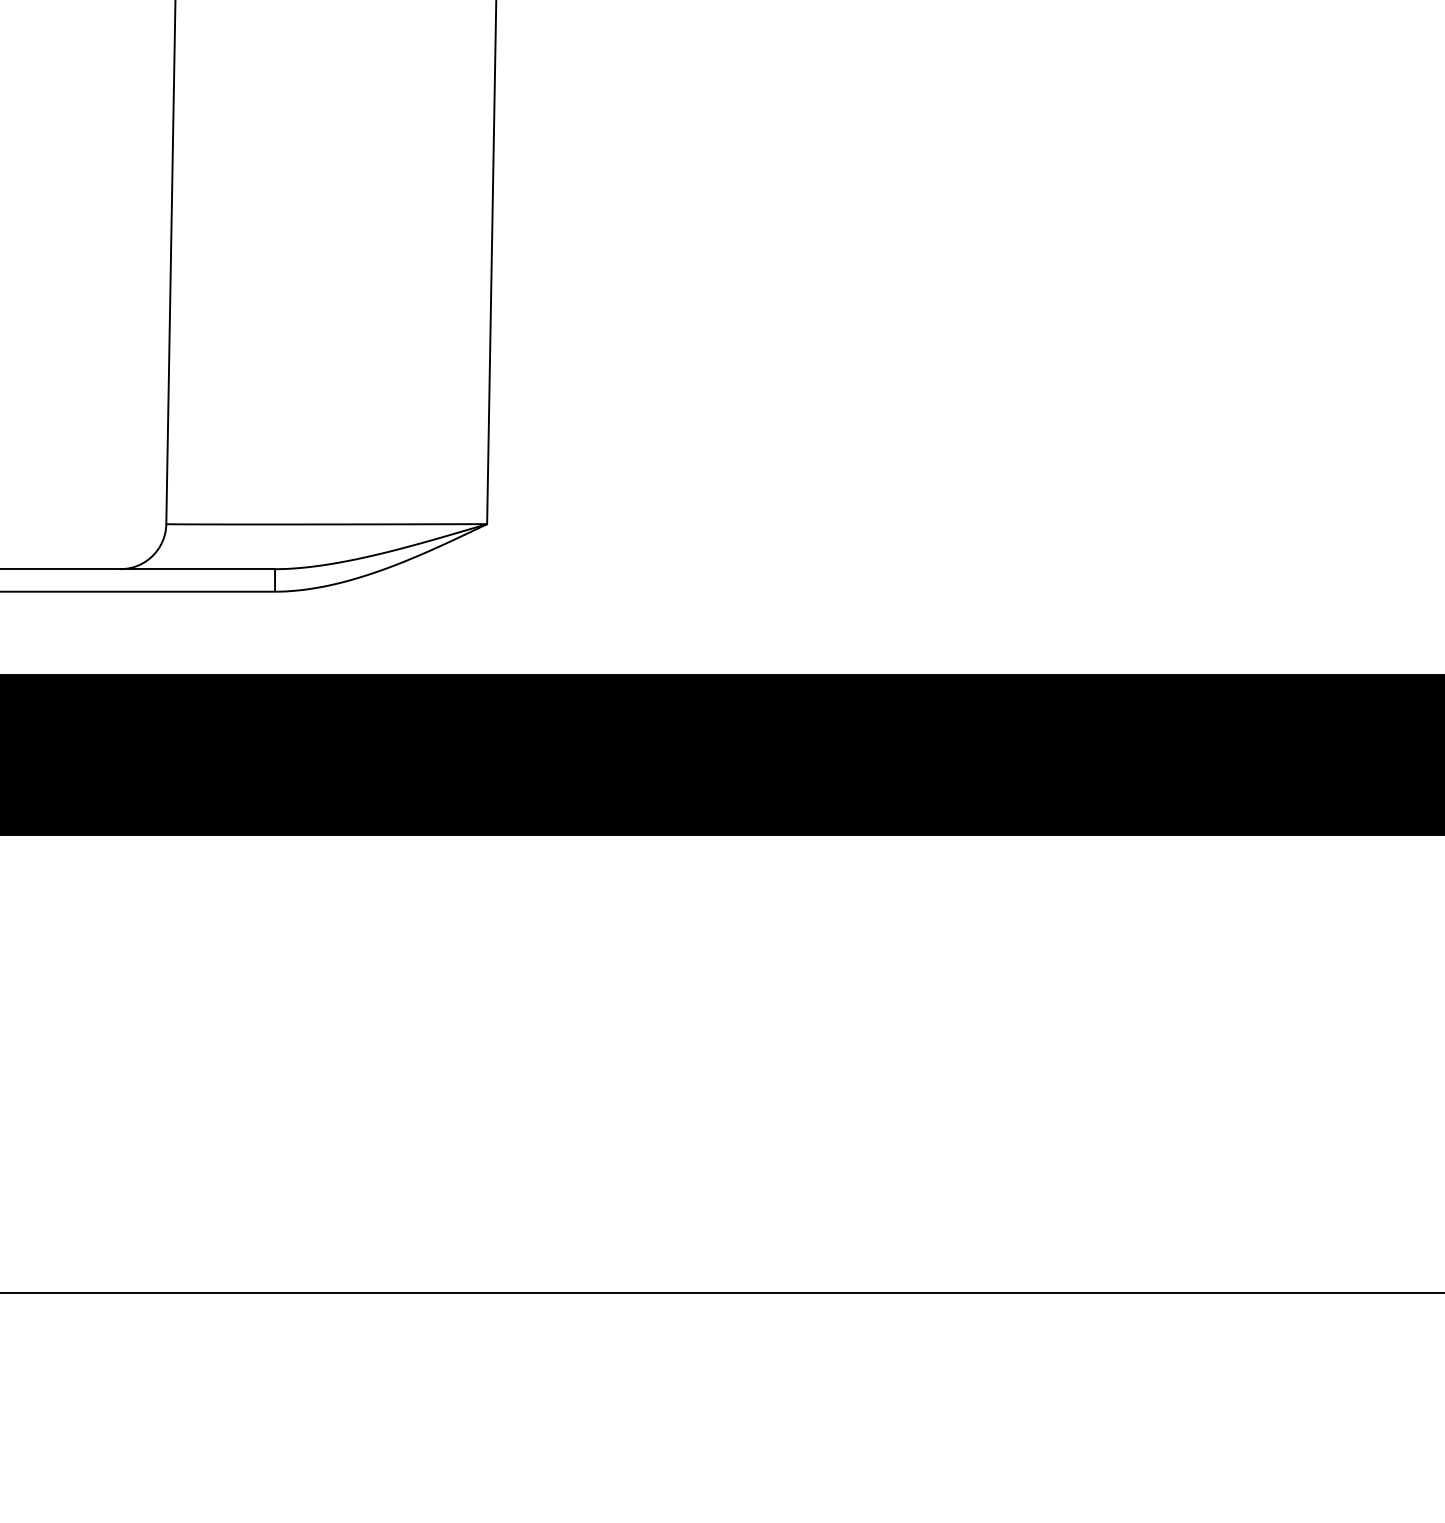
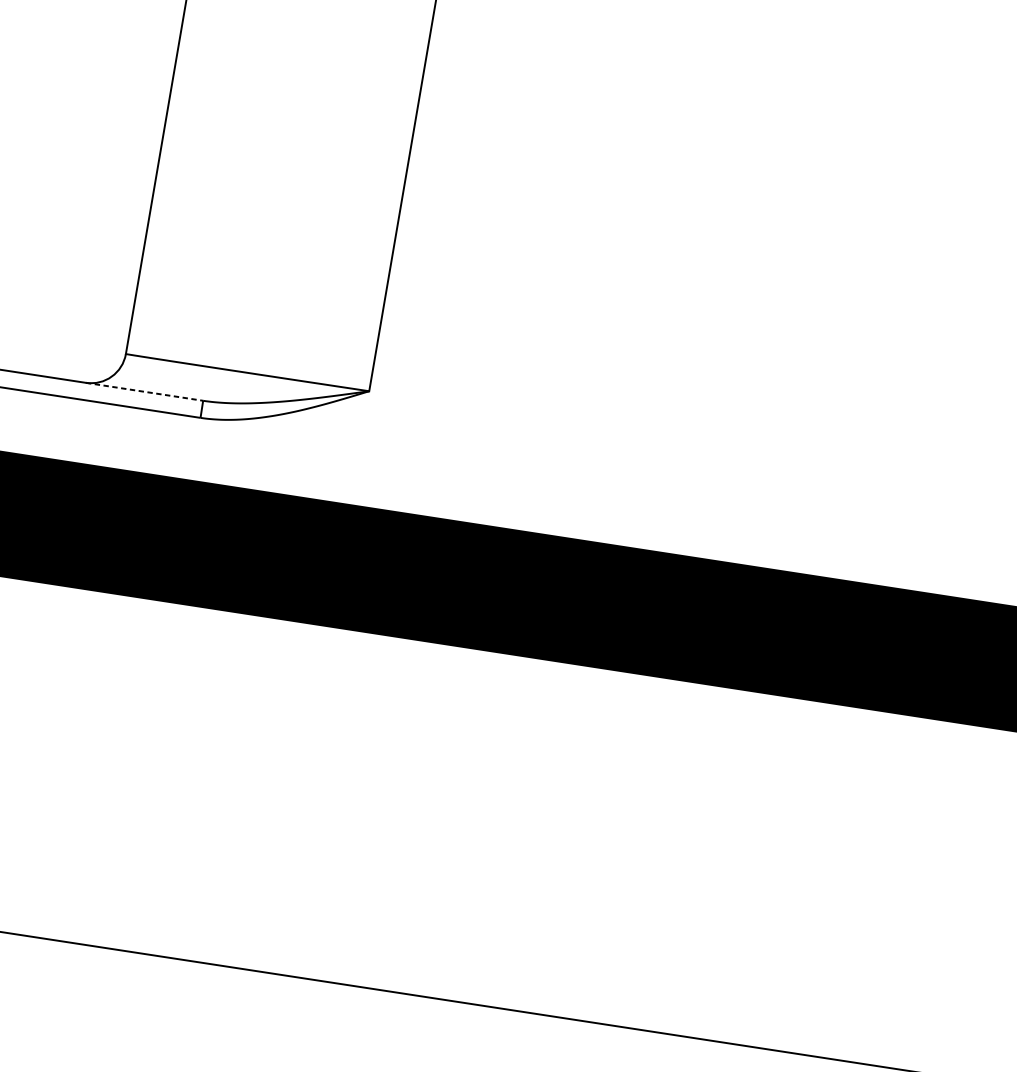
line: (198, 569) -> (145, 392), solid -> dashed

